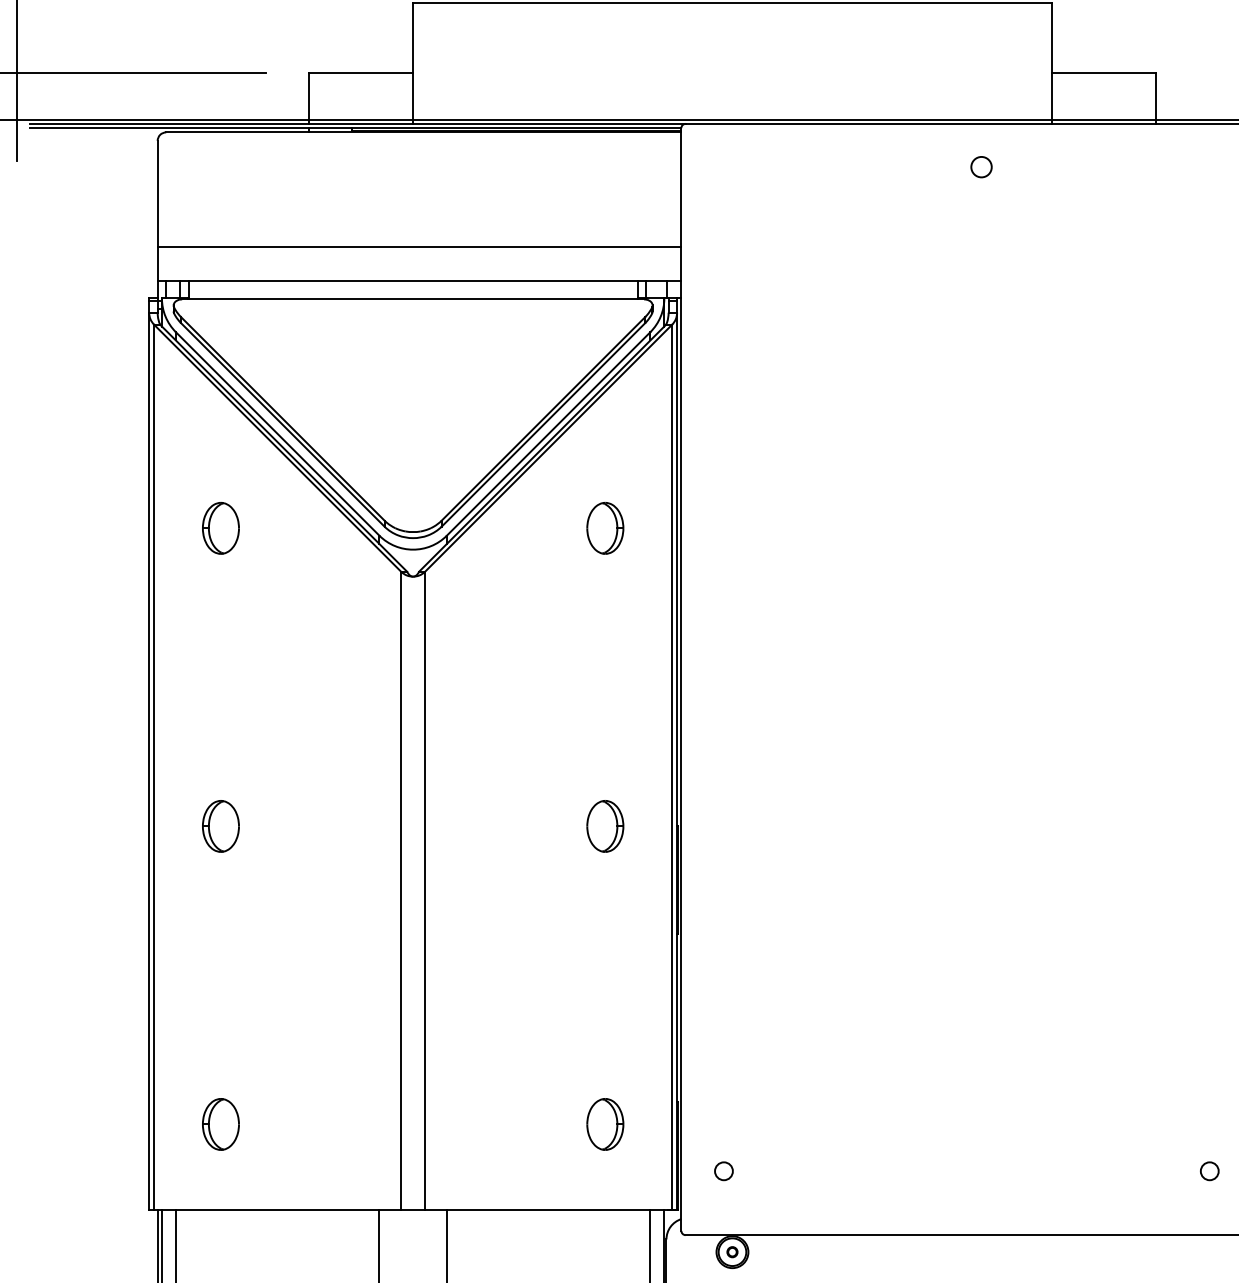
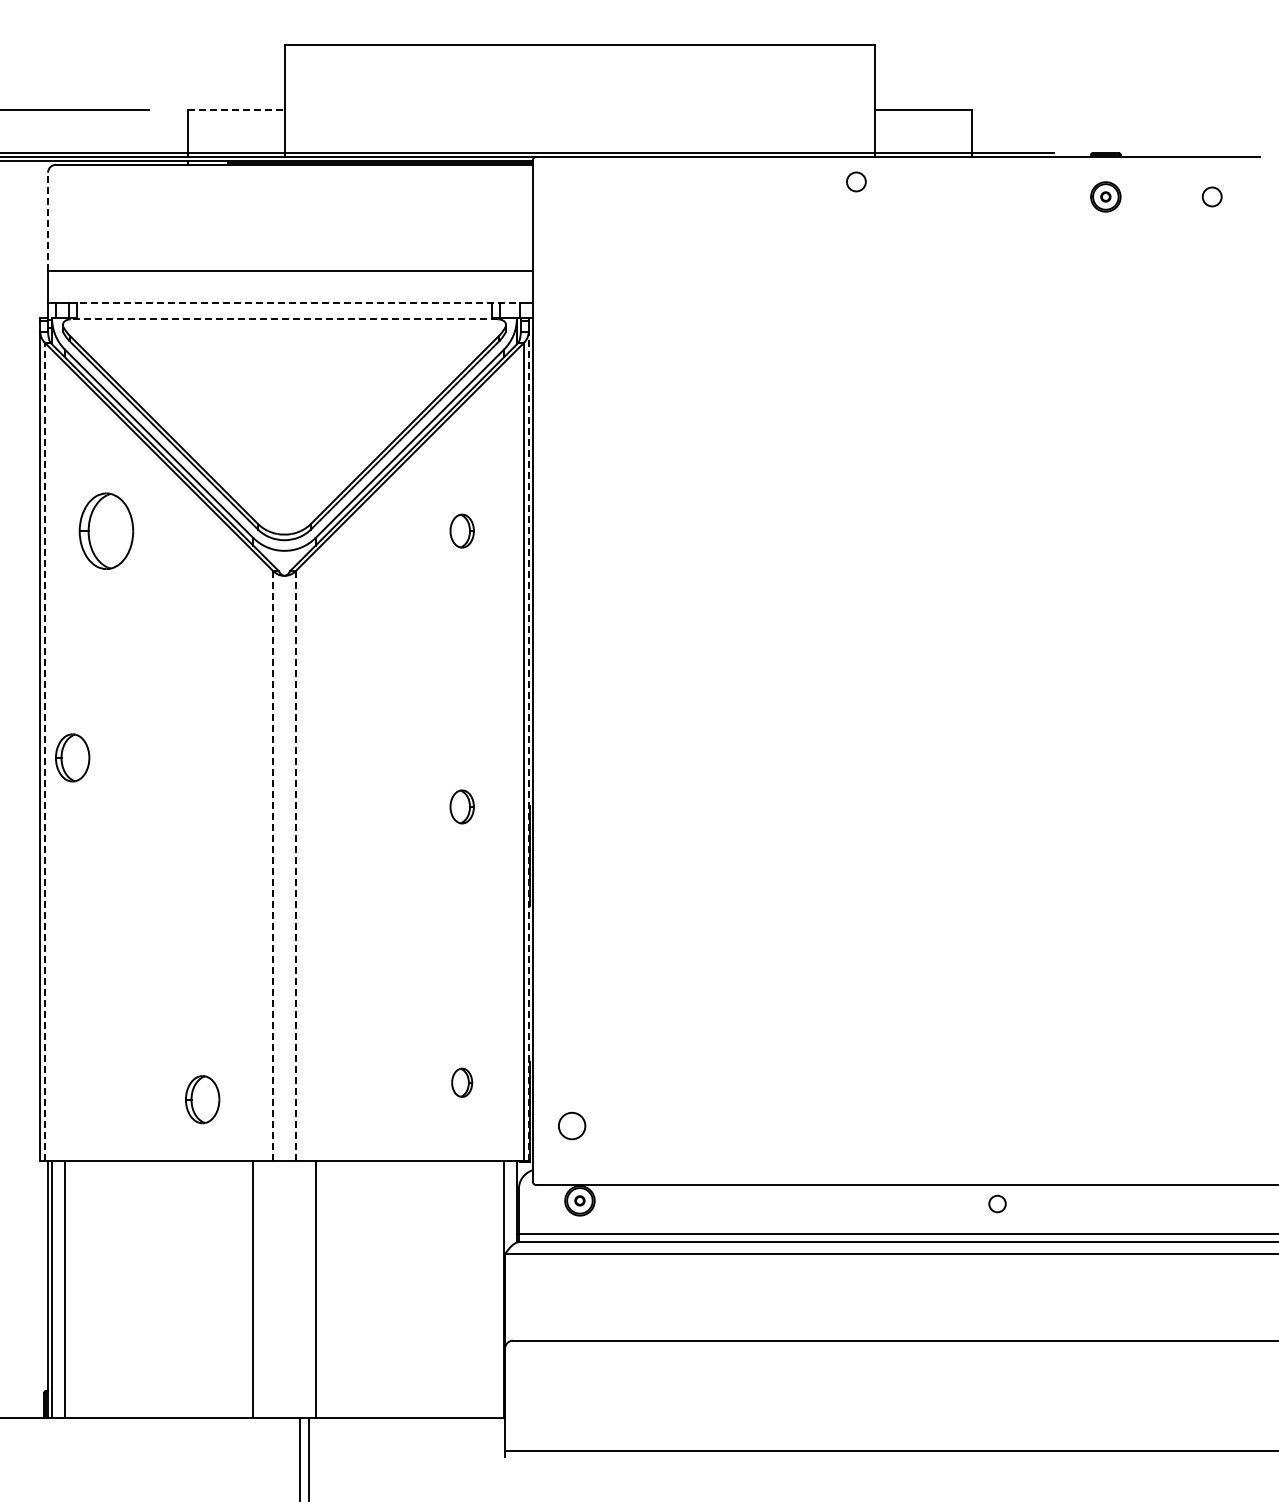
line: (361, 72) -> (236, 109), solid -> dashed
circle: (981, 166) -> (856, 181), moved
line: (158, 193) -> (48, 221), solid -> dashed
line: (423, 281) -> (294, 302), solid -> dashed
line: (413, 299) -> (284, 319), solid -> dashed
part: (220, 527) -> (106, 530), size x1.6
part: (604, 527) -> (461, 530), size x0.7
line: (676, 761) -> (528, 746), solid -> dashed
line: (153, 766) -> (44, 751), solid -> dashed
part: (220, 825) -> (72, 757), moved
part: (604, 825) -> (461, 806), size x0.7
line: (425, 889) -> (295, 865), solid -> dashed
line: (401, 890) -> (273, 866), solid -> dashed
part: (220, 1124) -> (202, 1099), moved
part: (604, 1124) -> (461, 1082), size x0.6
circle: (723, 1170) -> (571, 1125), size x1.6
circle: (1209, 1170) -> (997, 1203), moved

